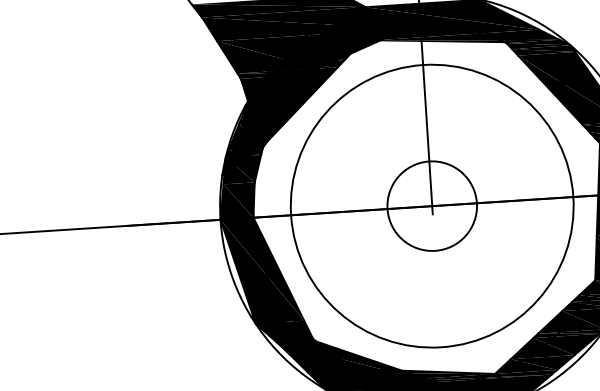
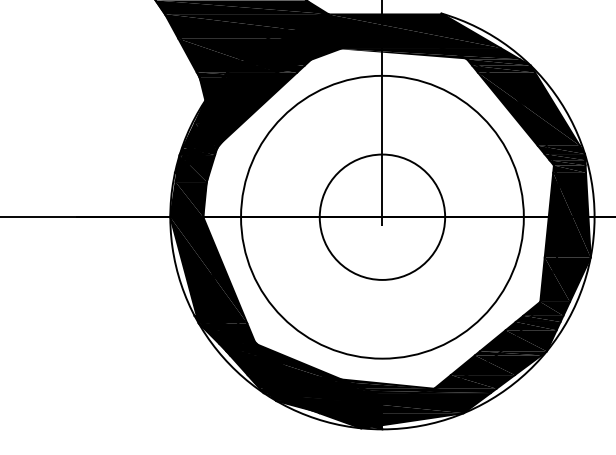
circle: (432, 206) -> (382, 217), size x1.4

